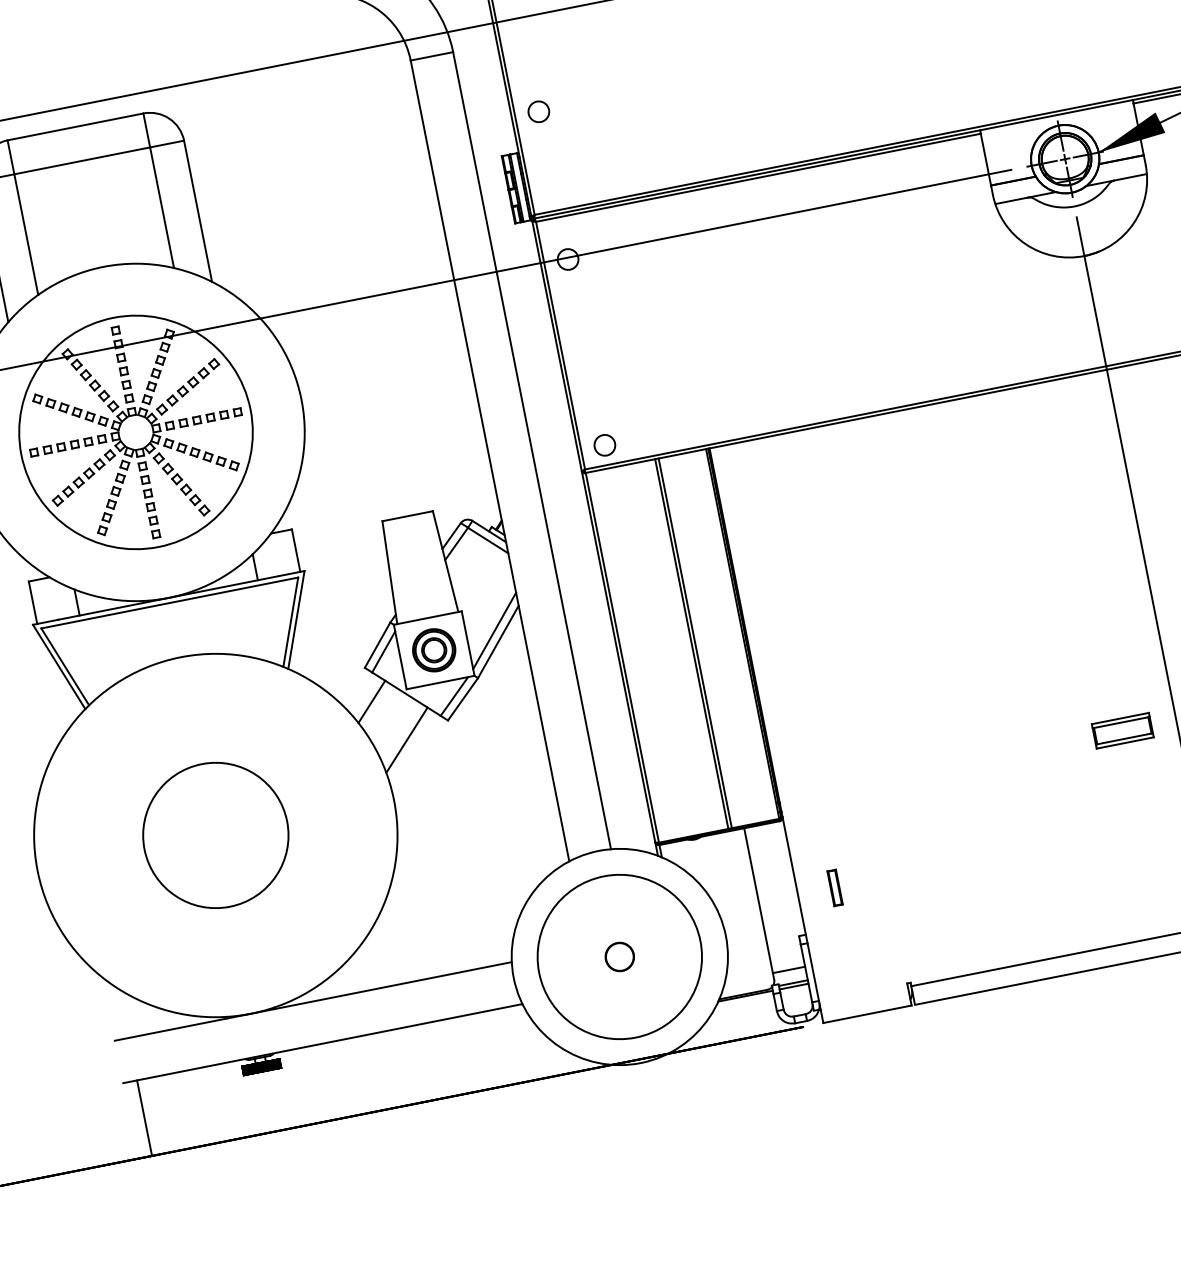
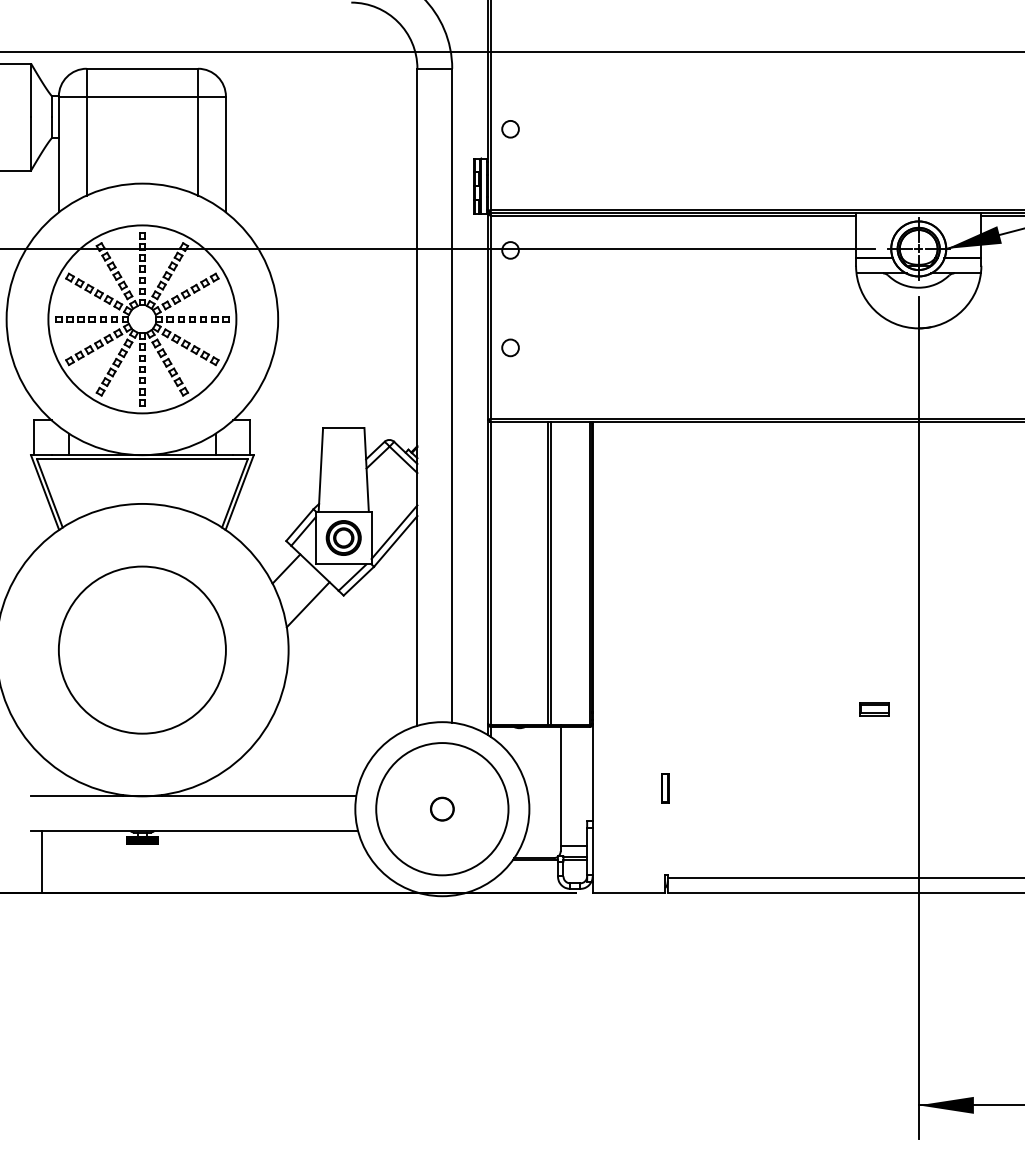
circle: (604, 444) -> (510, 347), moved
part: (1122, 731) -> (874, 709), size x0.62
circle: (215, 834) -> (142, 649), size x1.43
part: (835, 888) -> (665, 788), moved

